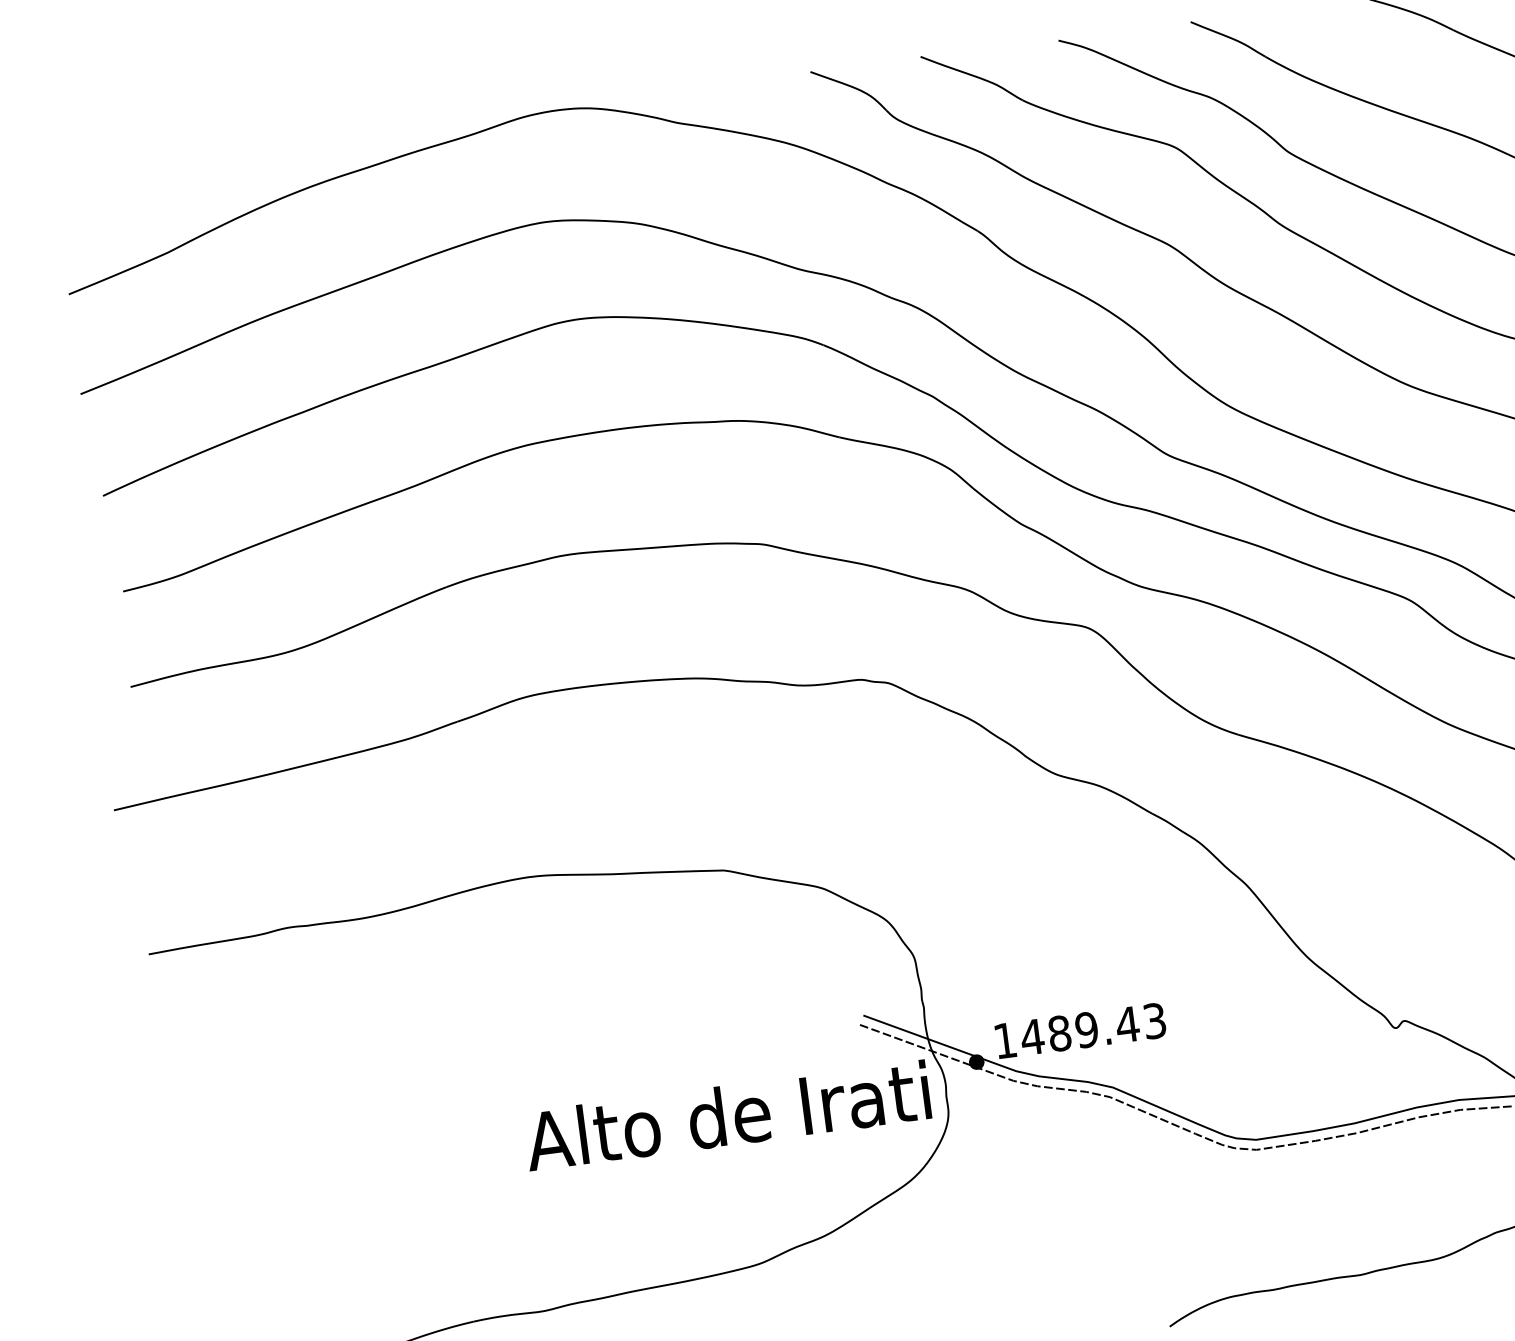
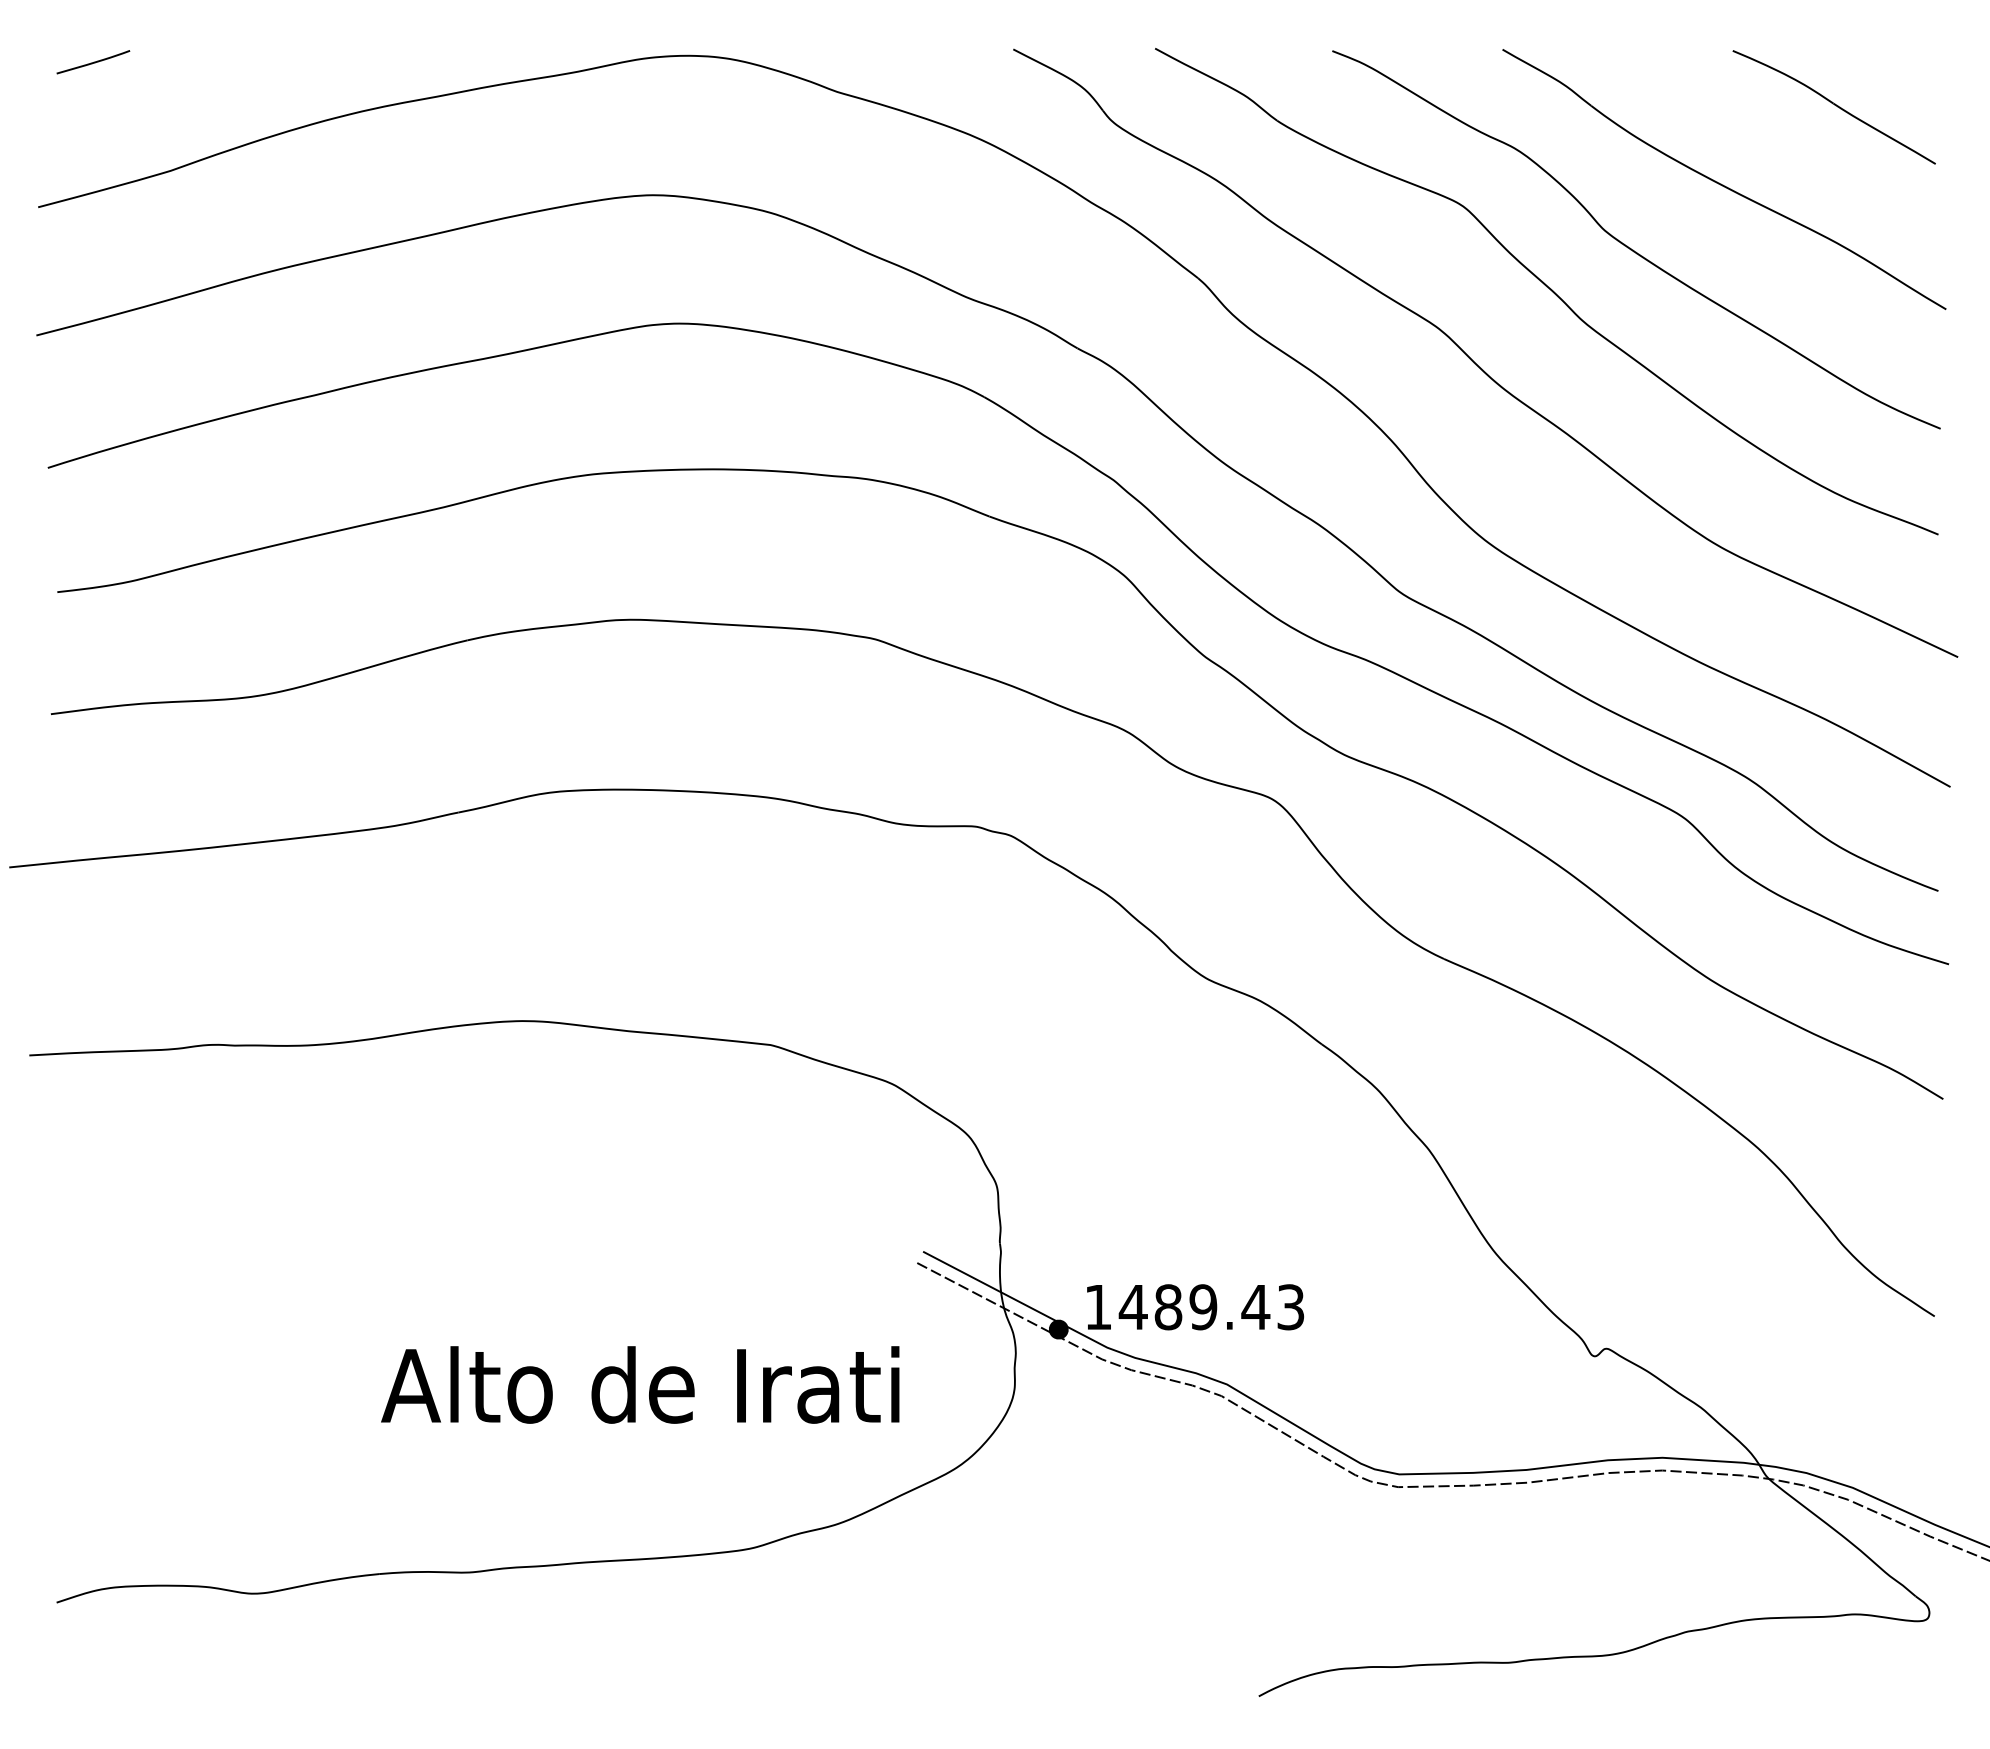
line: (97, 176) -> (93, 62), added
text: (727, 1115) -> (640, 1384), moved

